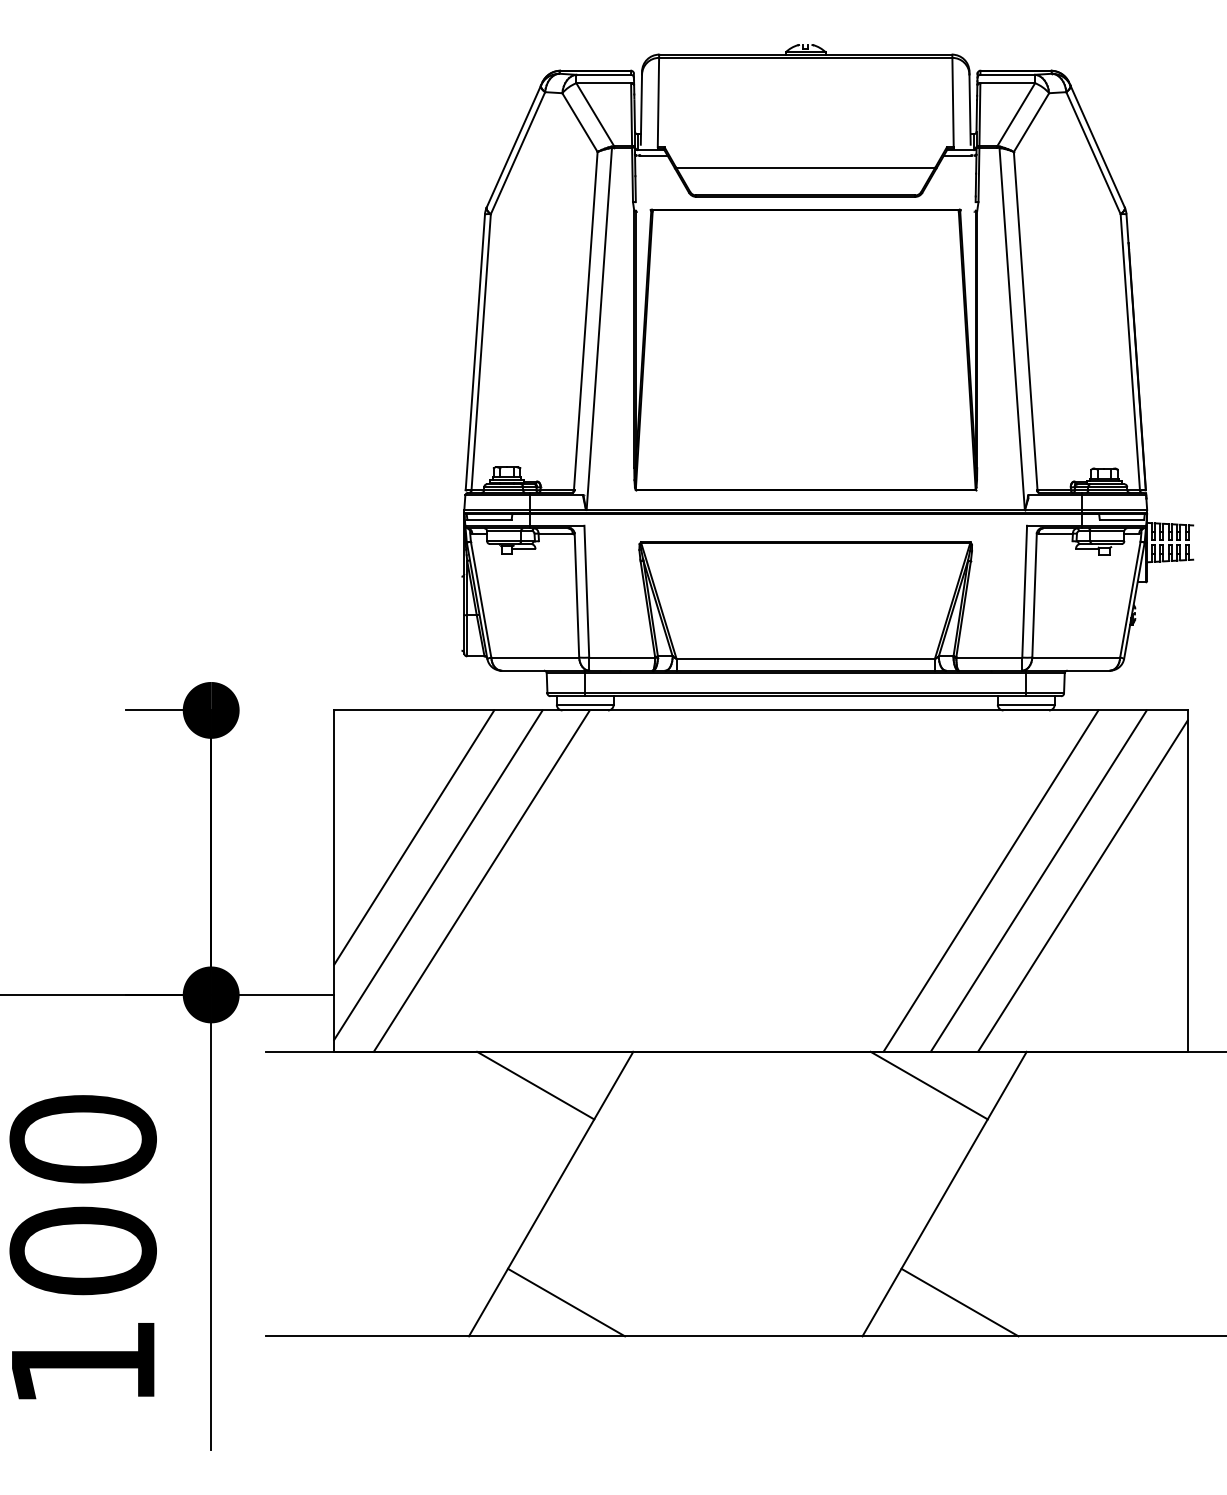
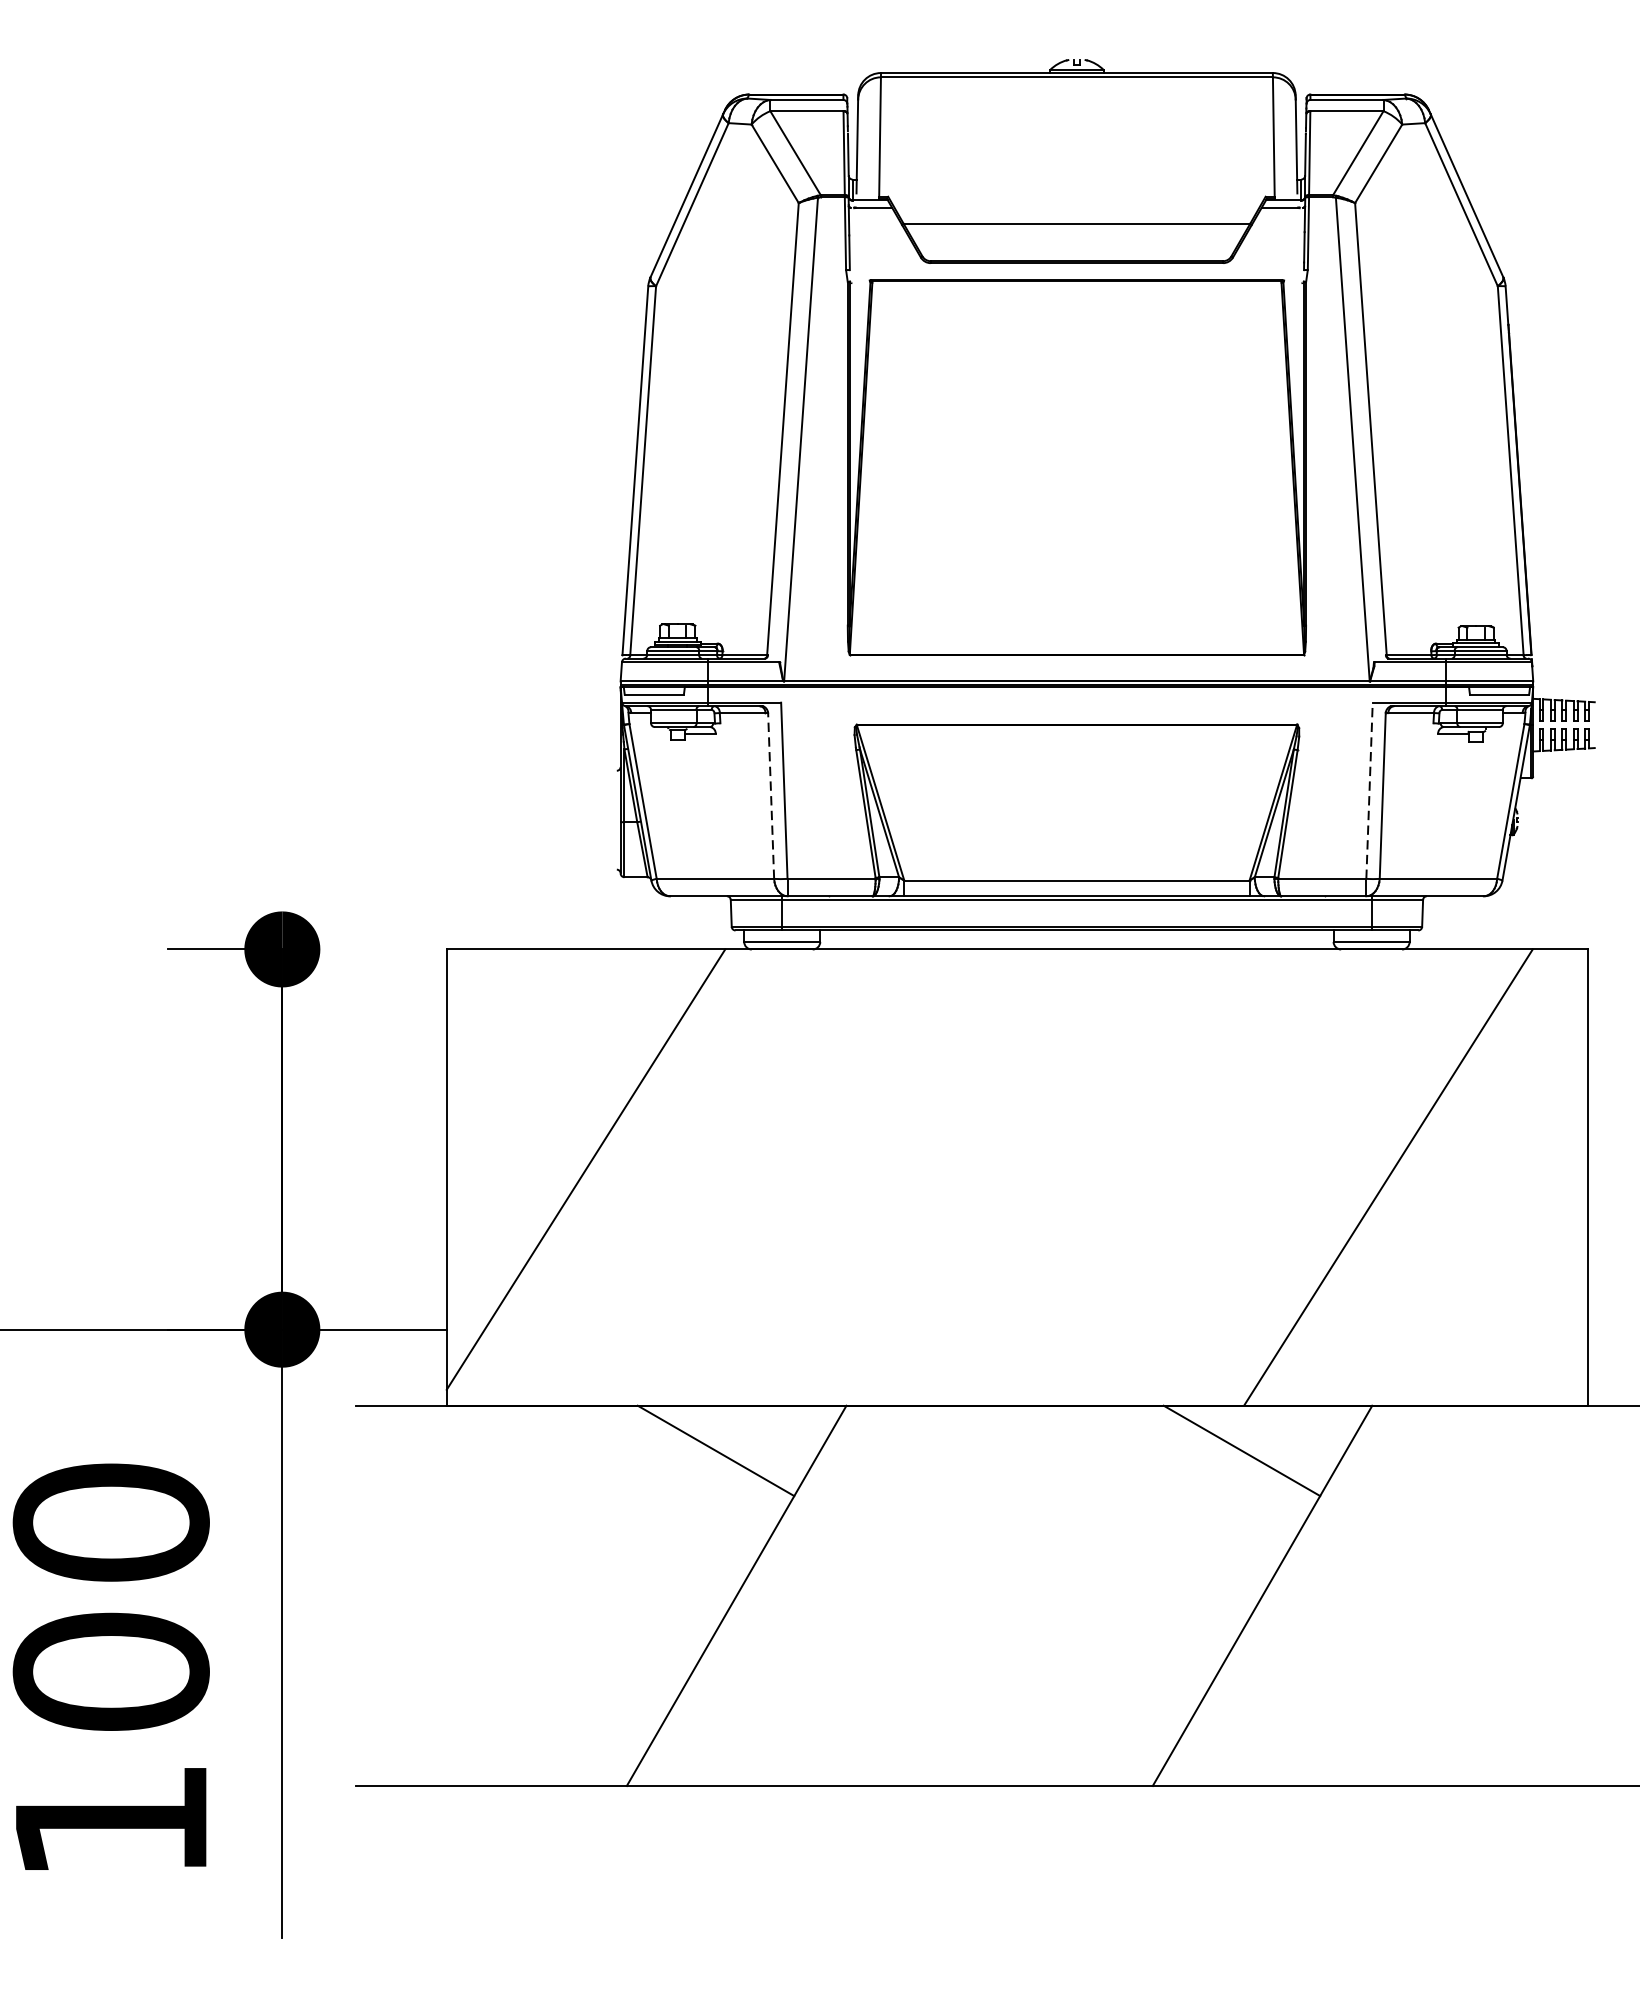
line: (1024, 591) -> (1369, 790), solid -> dashed
line: (576, 594) -> (770, 794), solid -> dashed
line: (414, 837) -> (554, 1119), removed
line: (481, 880) -> (643, 1176), removed
line: (990, 880) -> (1323, 1176), removed
line: (1082, 885) -> (1446, 1183), removed
line: (566, 1302) -> (757, 1740), removed
line: (959, 1302) -> (1282, 1740), removed

